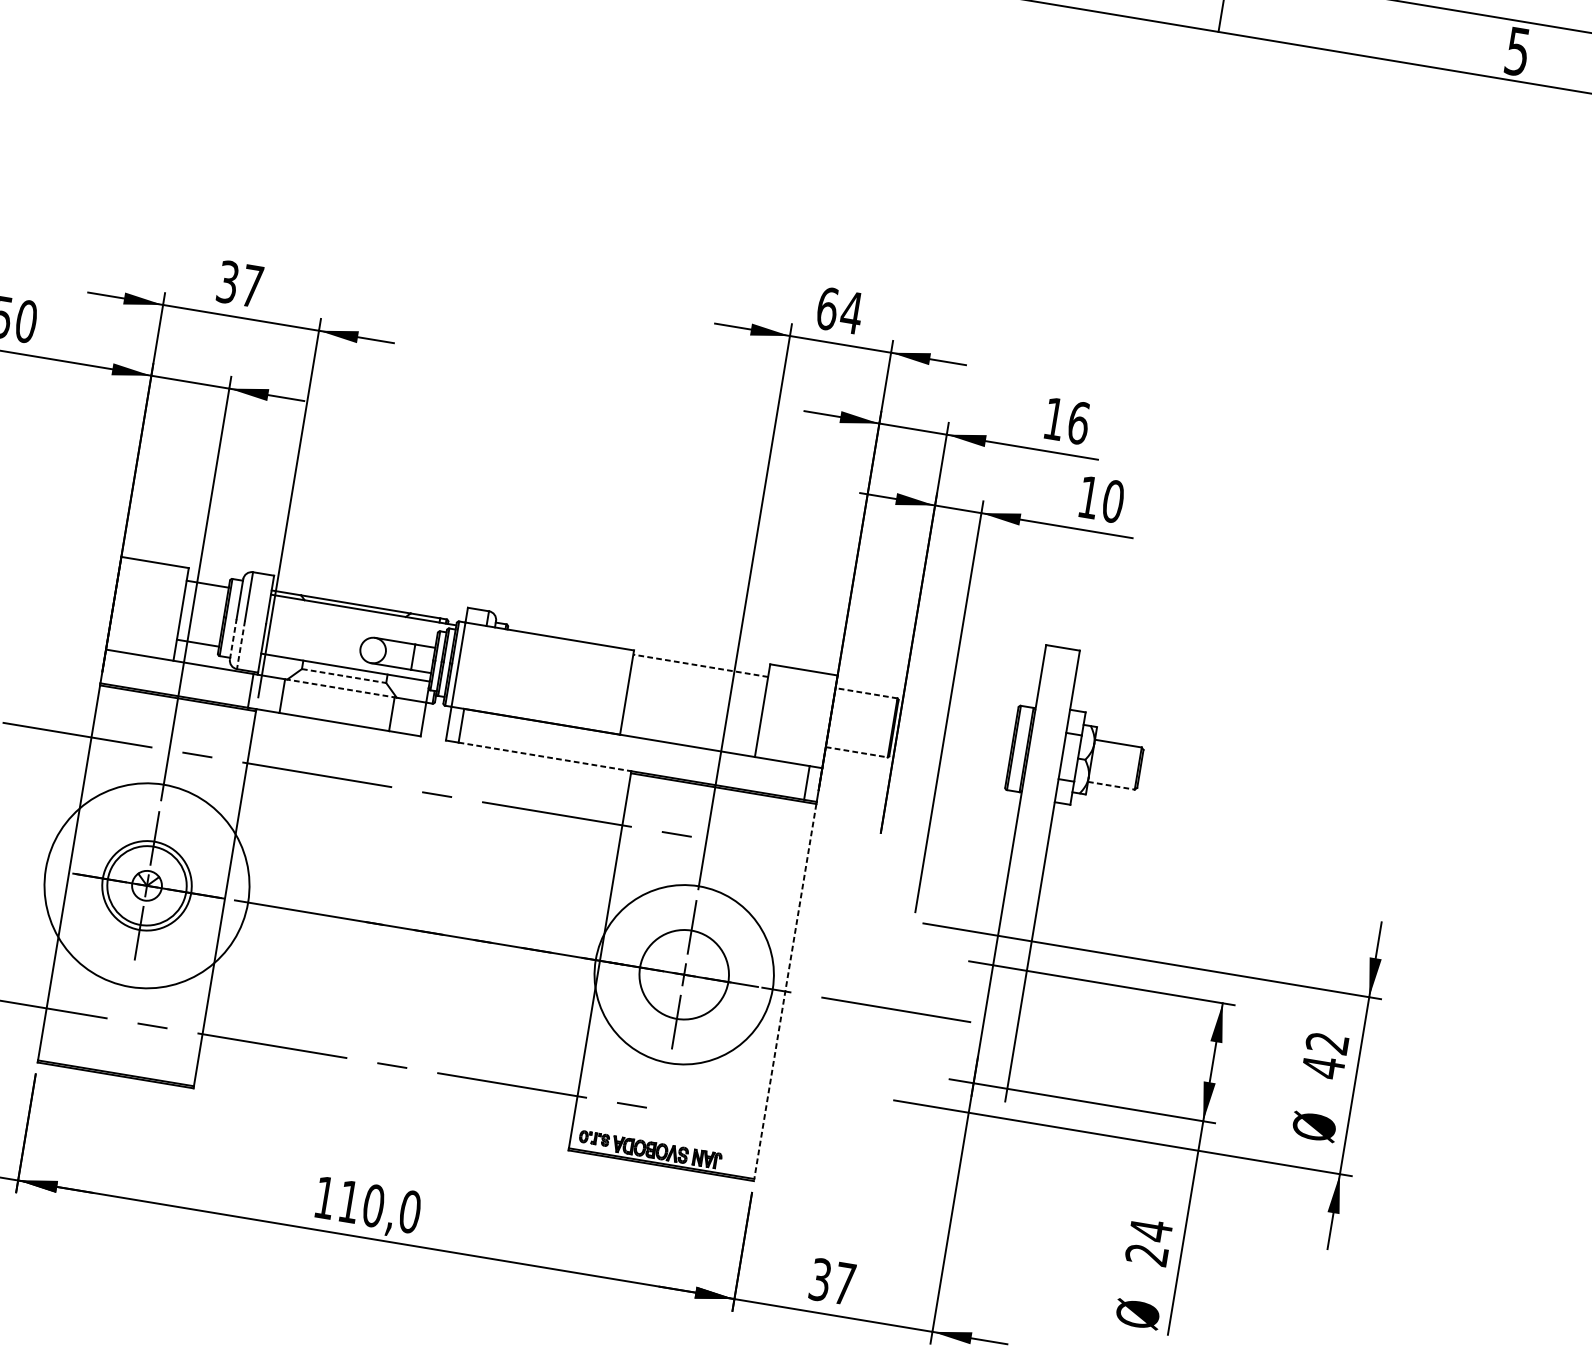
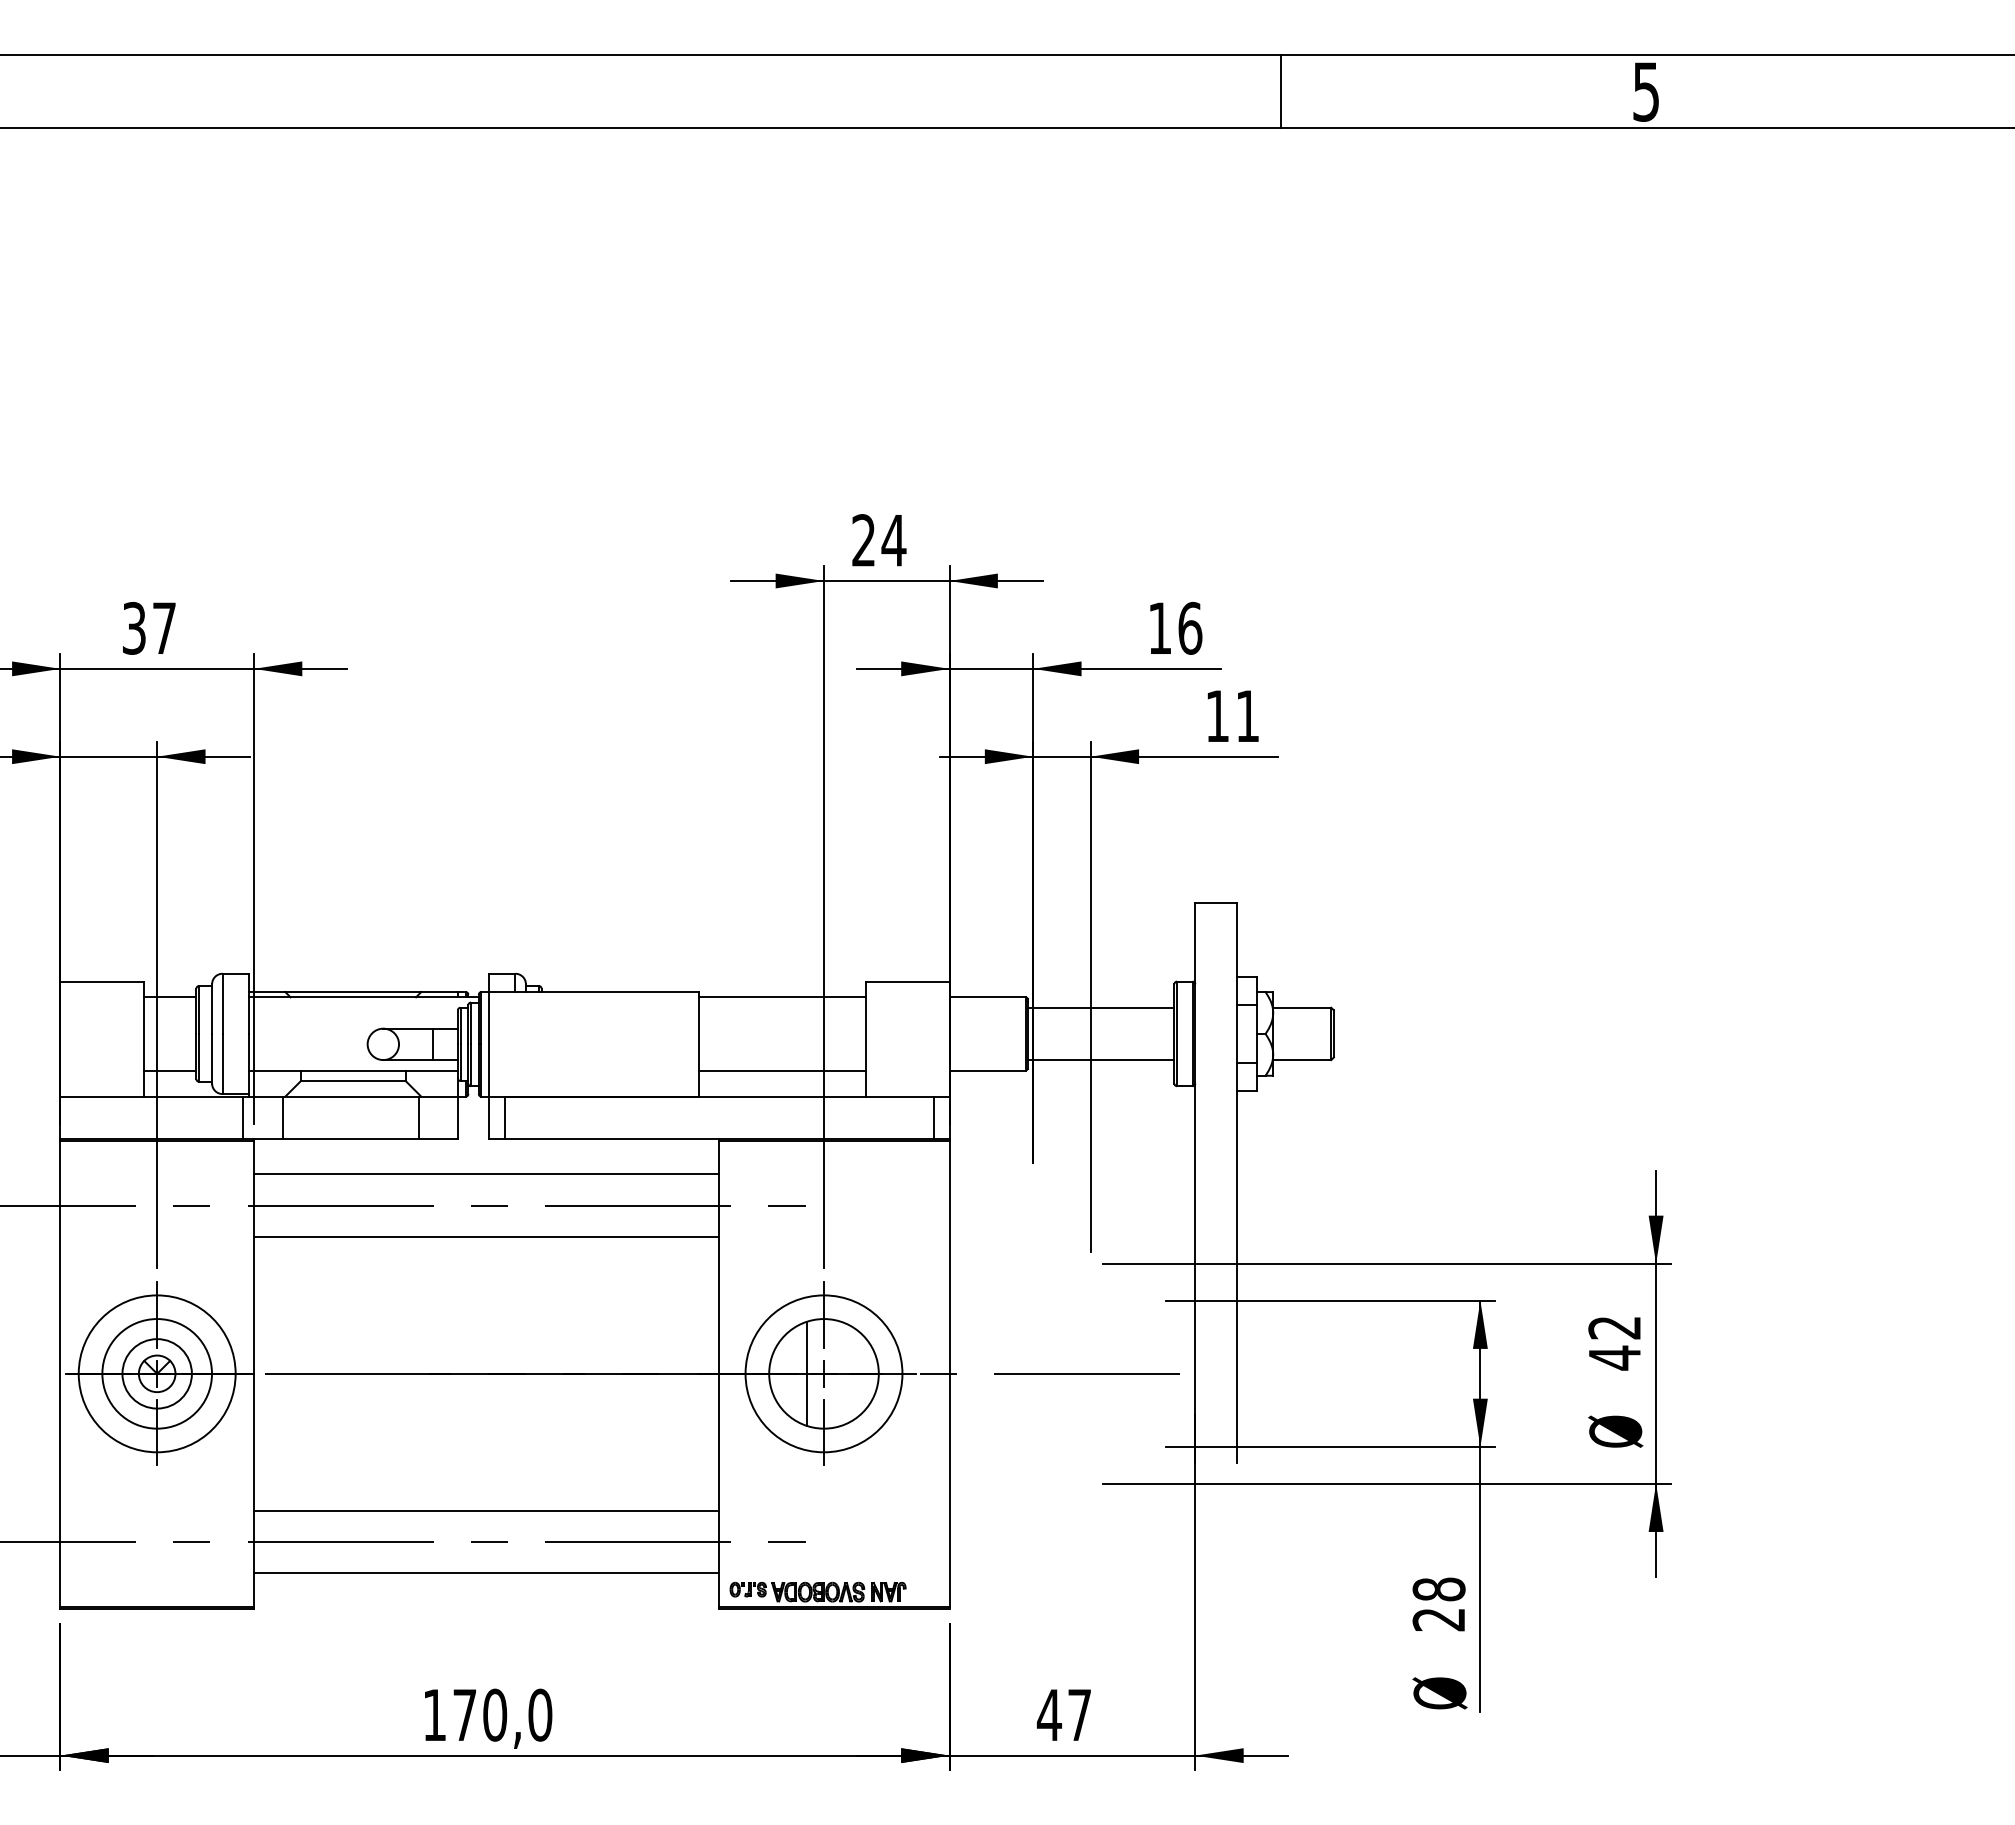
text: (828, 308) -> (864, 540), 64 -> 24
text: (1113, 500) -> (1247, 715), 10 -> 11
line: (233, 639) -> (212, 1058), dashed -> solid
line: (240, 645) -> (222, 1064), dashed -> solid
line: (700, 666) -> (782, 997), dashed -> solid
line: (344, 675) -> (353, 1080), dashed -> solid
line: (339, 688) -> (350, 1096), dashed -> solid
line: (866, 693) -> (987, 997), dashed -> solid
line: (955, 716) -> (1100, 1007), added
line: (690, 724) -> (781, 1070), added
line: (857, 752) -> (988, 1070), dashed -> solid
line: (545, 756) -> (612, 1138), dashed -> solid
line: (948, 759) -> (1100, 1060), added
line: (438, 769) -> (486, 1174), added
line: (1111, 786) -> (1302, 1060), dashed -> solid
line: (430, 819) -> (486, 1237), added
circle: (146, 885) -> (156, 1373), size x0.62
circle: (146, 885) -> (156, 1373), size x0.71
line: (670, 972) -> (806, 1373), added
circle: (683, 974) -> (823, 1373), size x0.71
line: (785, 991) -> (949, 1373), dashed -> solid
line: (394, 1039) -> (486, 1510), added
line: (385, 1090) -> (486, 1573), added
text: (349, 1201) -> (464, 1714), 110,0 -> 170,0
text: (1150, 1230) -> (1438, 1589), 24 -> 28
text: (819, 1279) -> (1048, 1714), 37 -> 47

